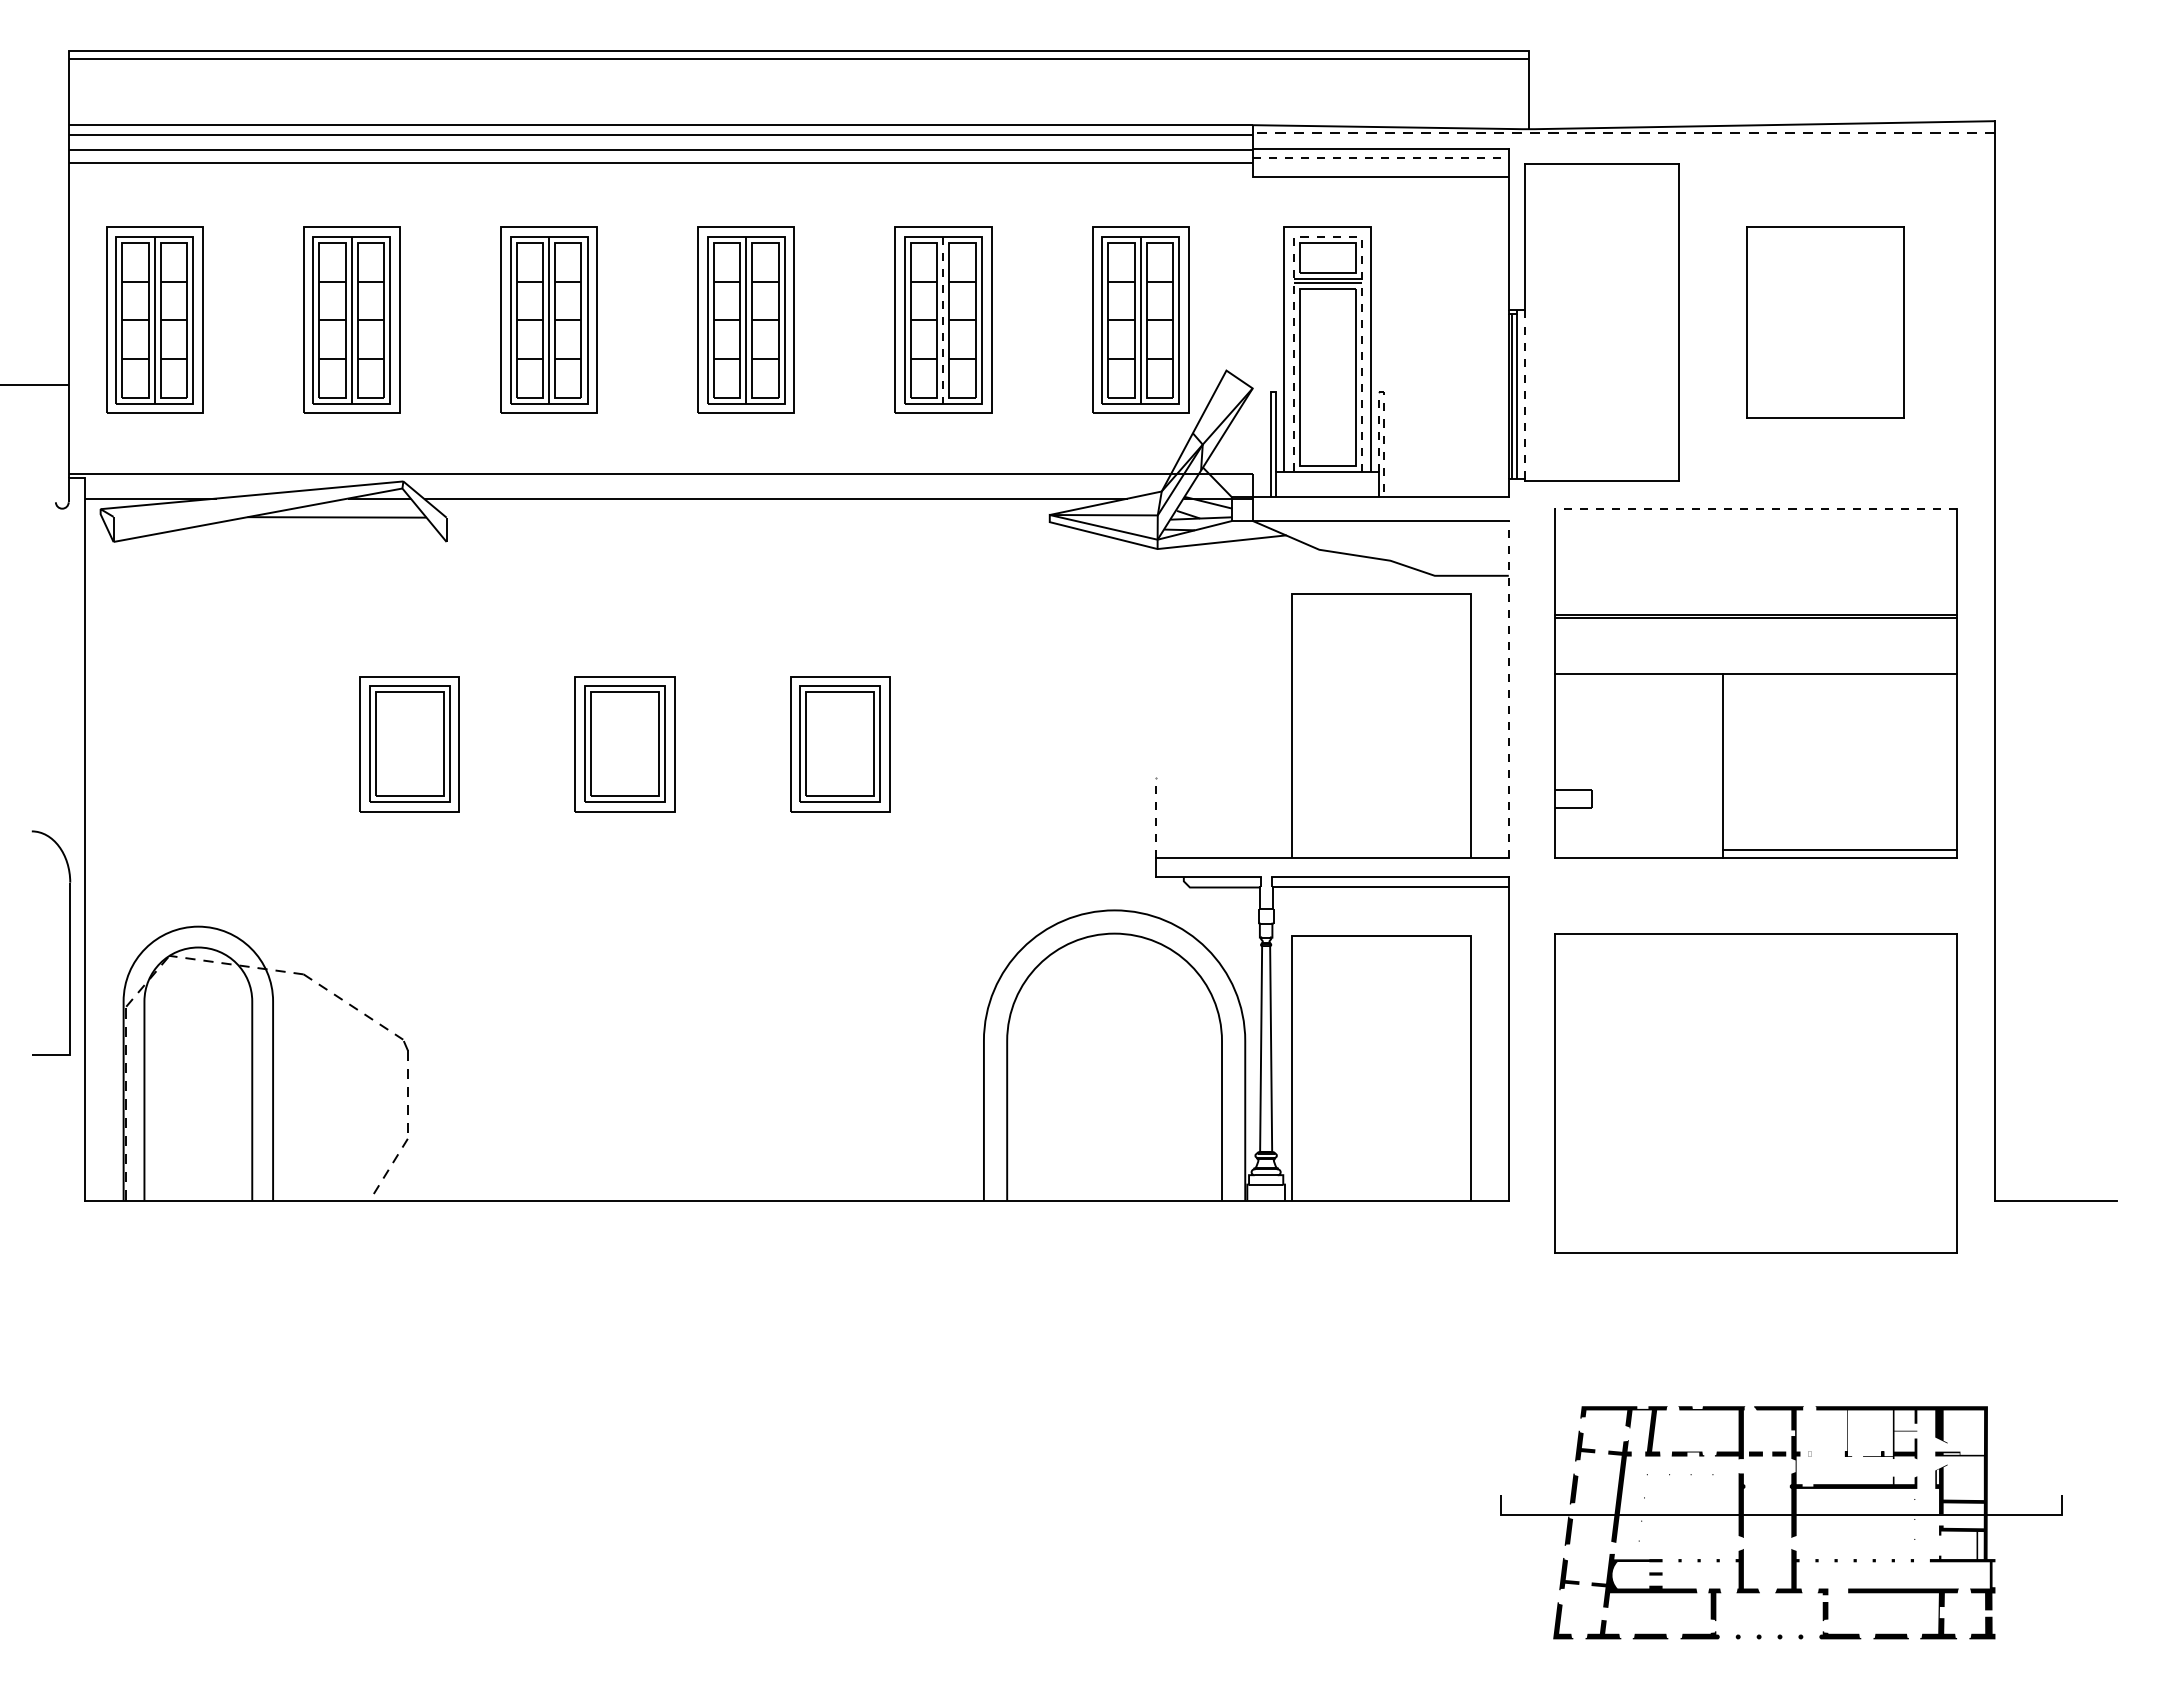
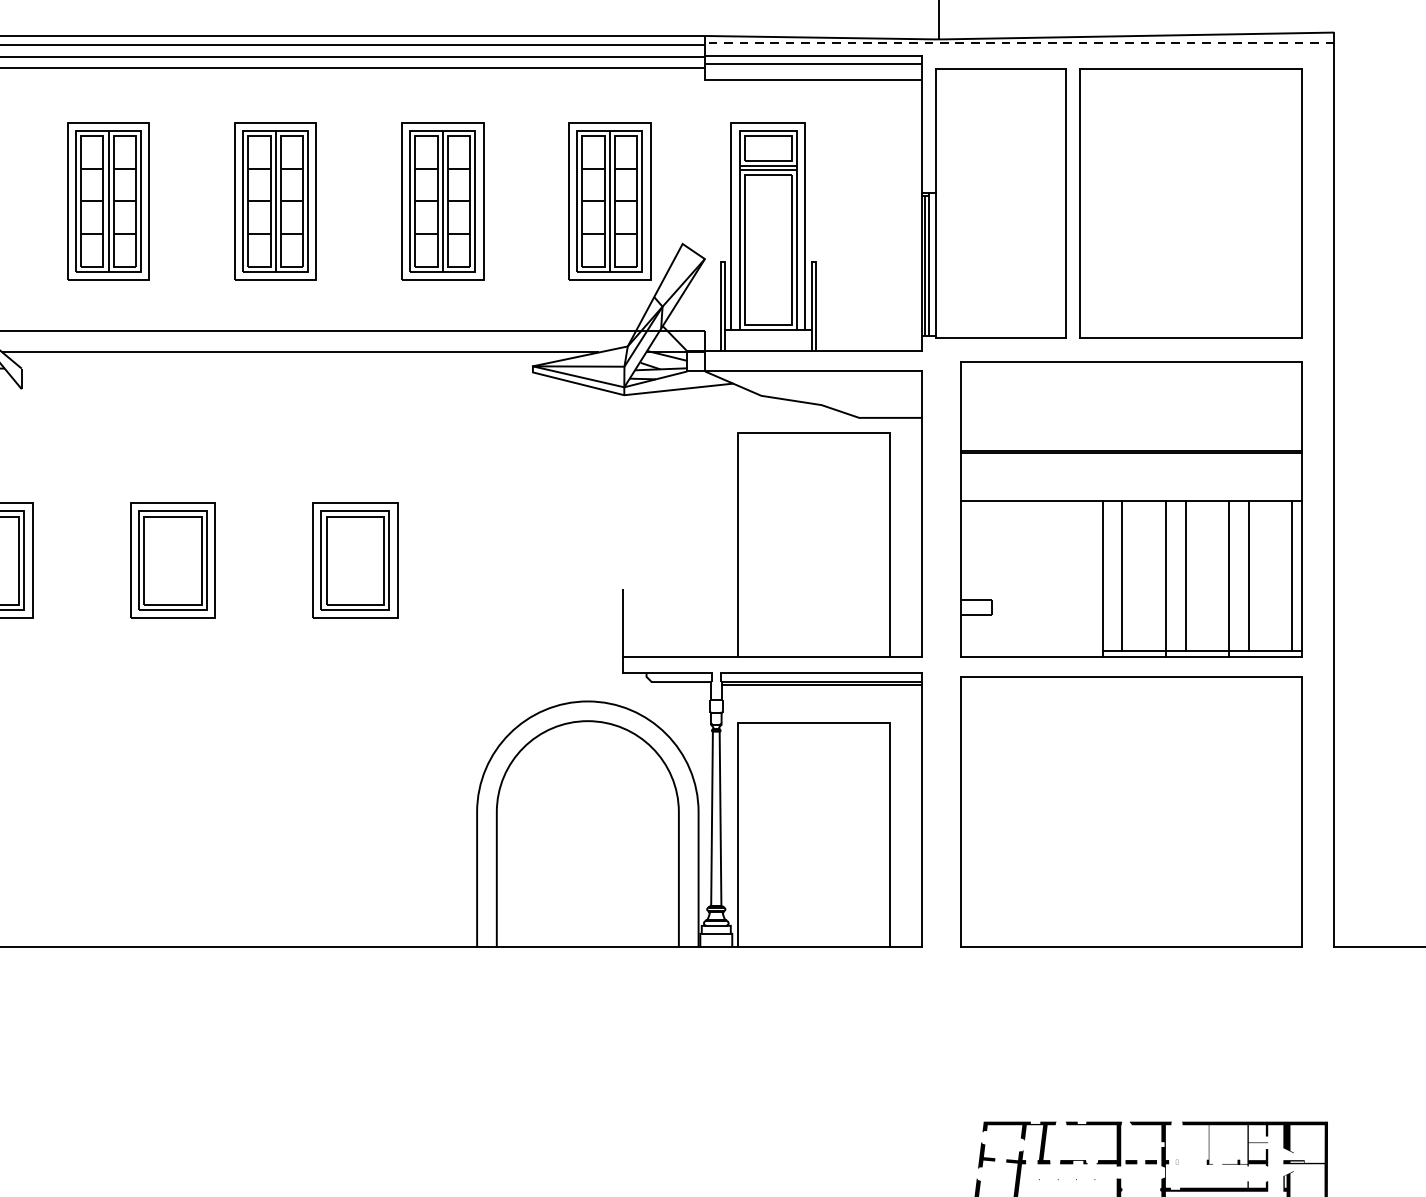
line: (1380, 157) -> (813, 63), dashed -> solid
line: (1327, 237) -> (768, 131), dashed -> solid
line: (943, 320) -> (442, 201), dashed -> solid
part: (1825, 322) -> (1190, 203), size x1.67
line: (1524, 395) -> (935, 265), dashed -> solid
line: (1384, 401) -> (816, 270), dashed -> solid
line: (1755, 509) -> (1131, 361), dashed -> solid
line: (1508, 689) -> (921, 514), dashed -> solid
line: (1744, 761) -> (1121, 575), added
line: (1819, 761) -> (1185, 575), added
line: (1894, 761) -> (1248, 575), added
line: (1946, 761) -> (1292, 575), added
line: (1796, 765) -> (1165, 578), added
line: (1871, 765) -> (1229, 578), added
line: (1155, 817) -> (622, 622), dashed -> solid
line: (1390, 890) -> (821, 684), added
part: (1755, 1093) -> (1131, 812), moved

